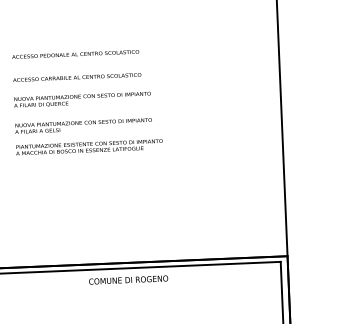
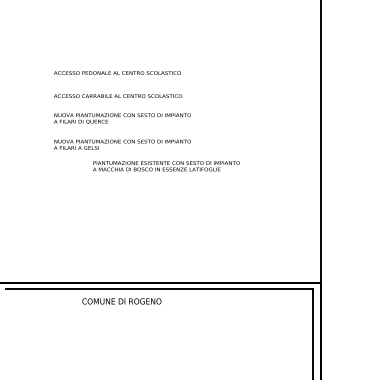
text: (89, 147) -> (166, 166), moved
text: (128, 280) -> (121, 301), moved

